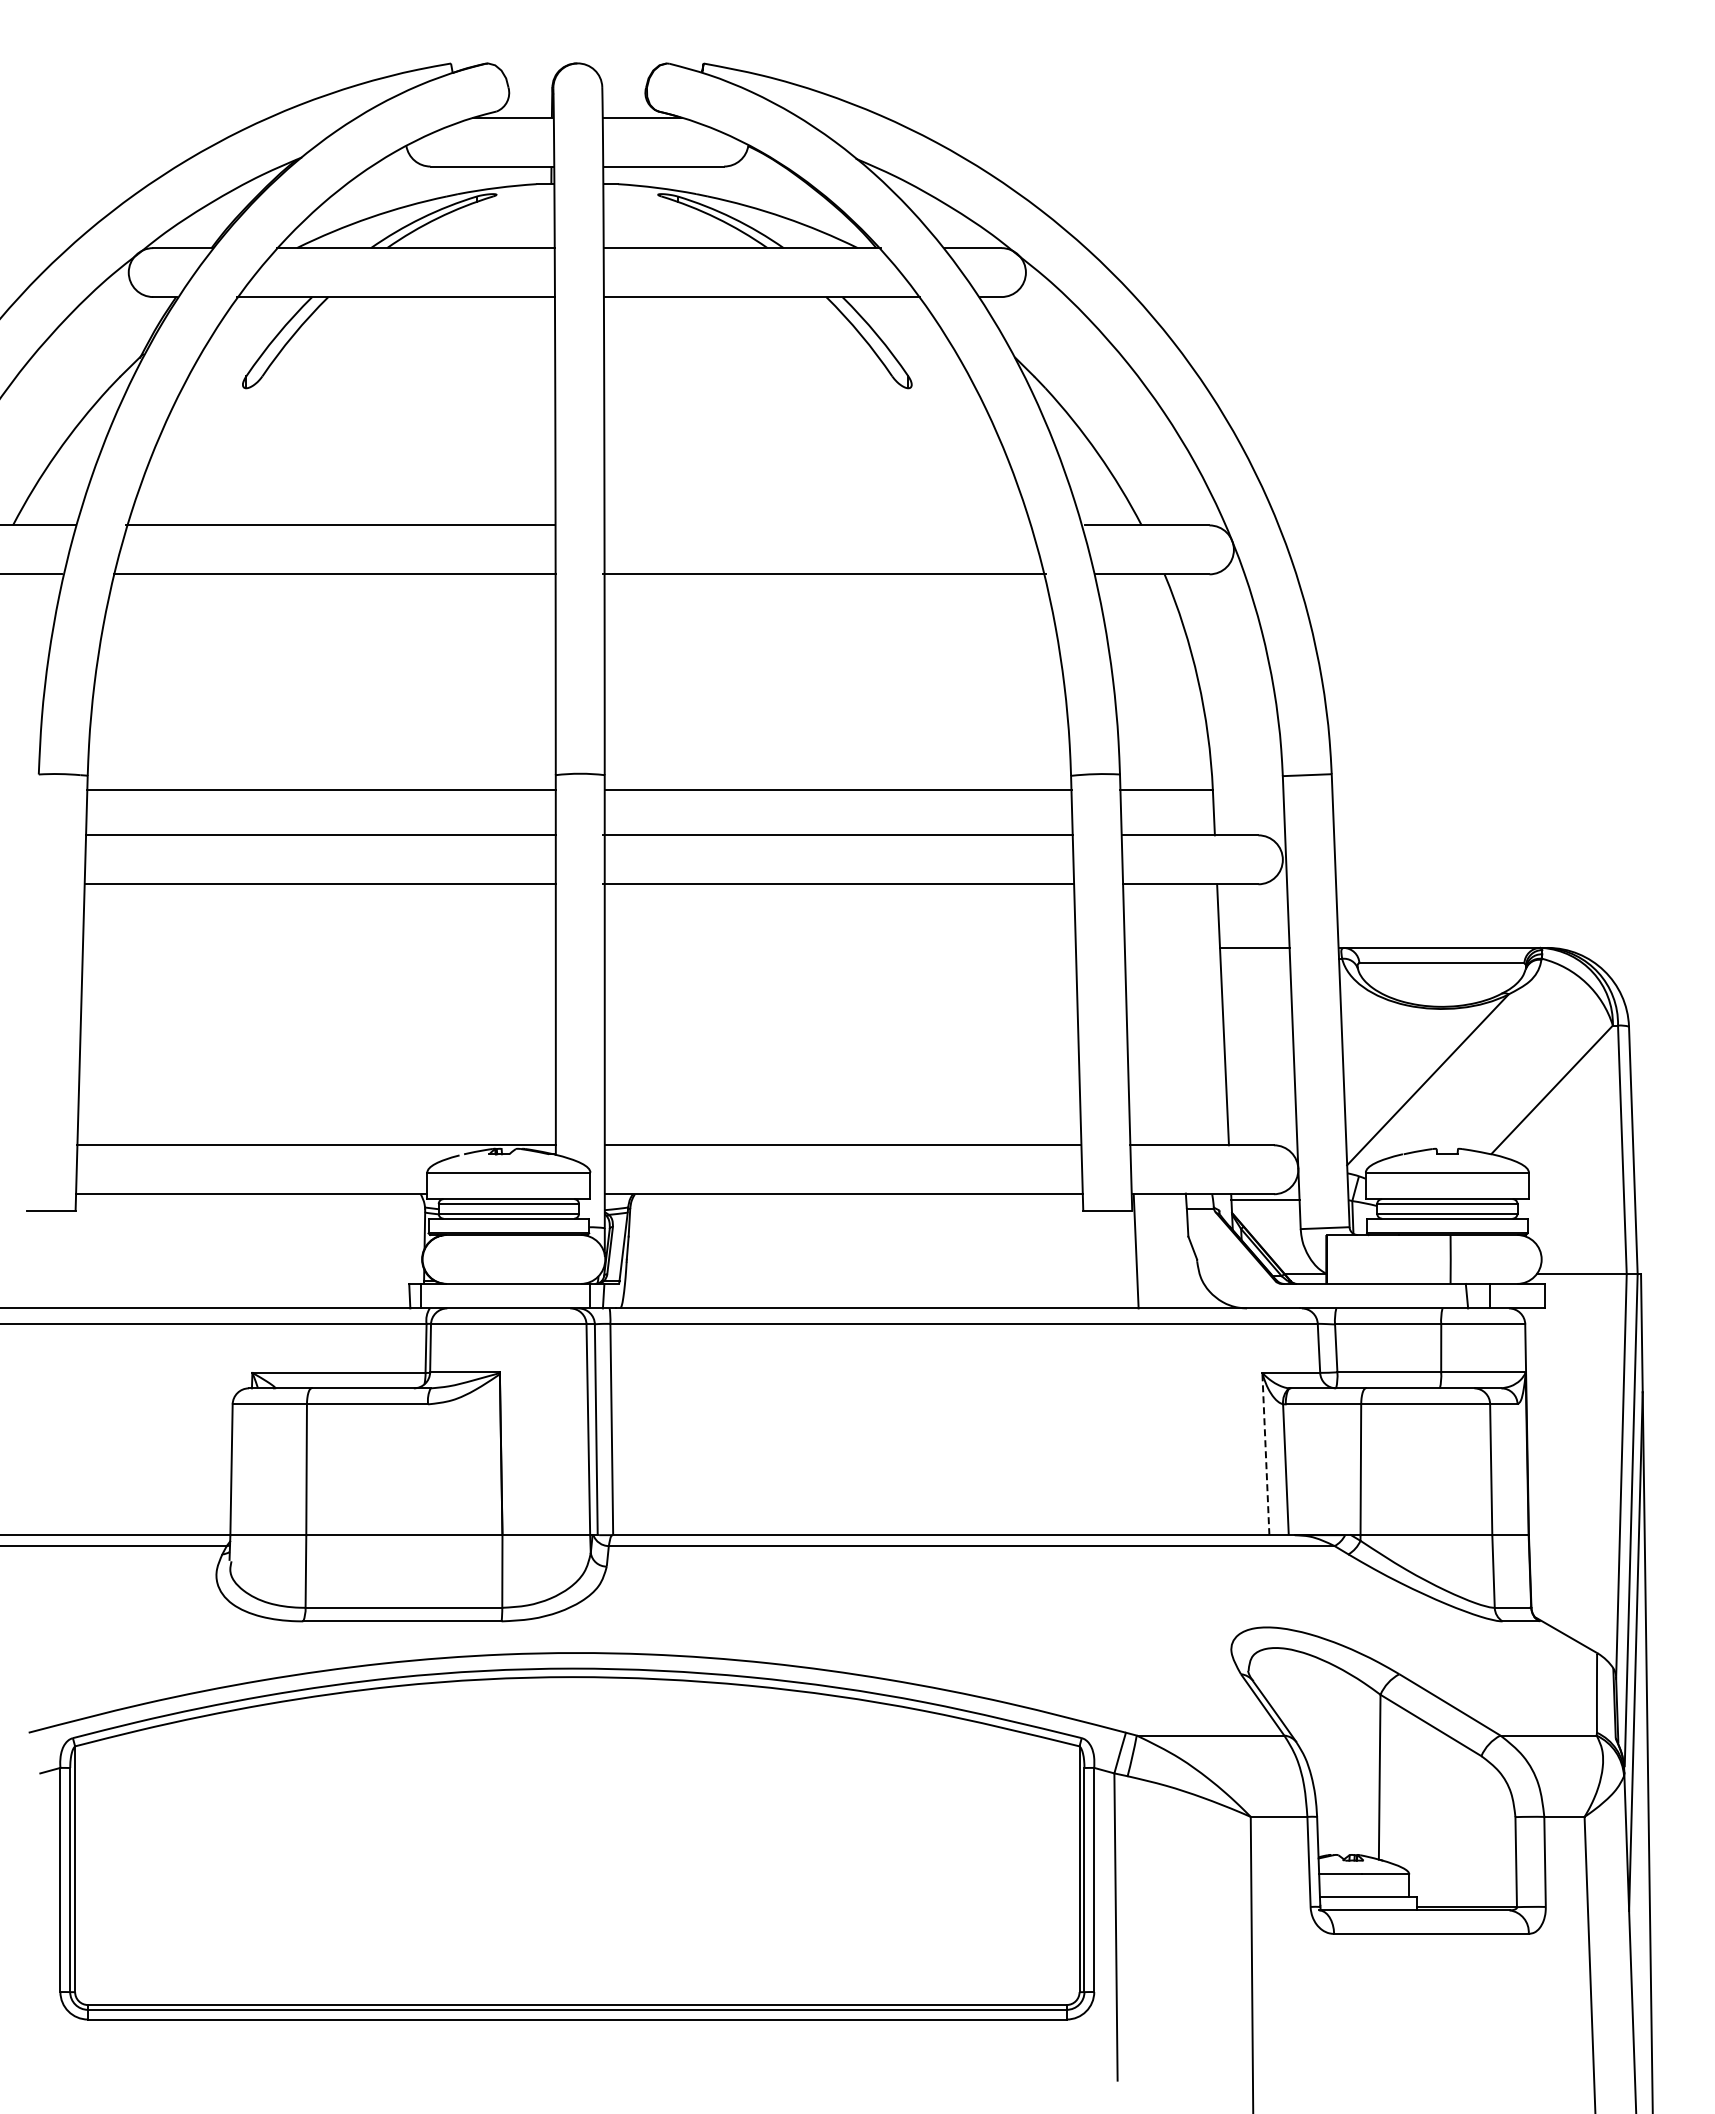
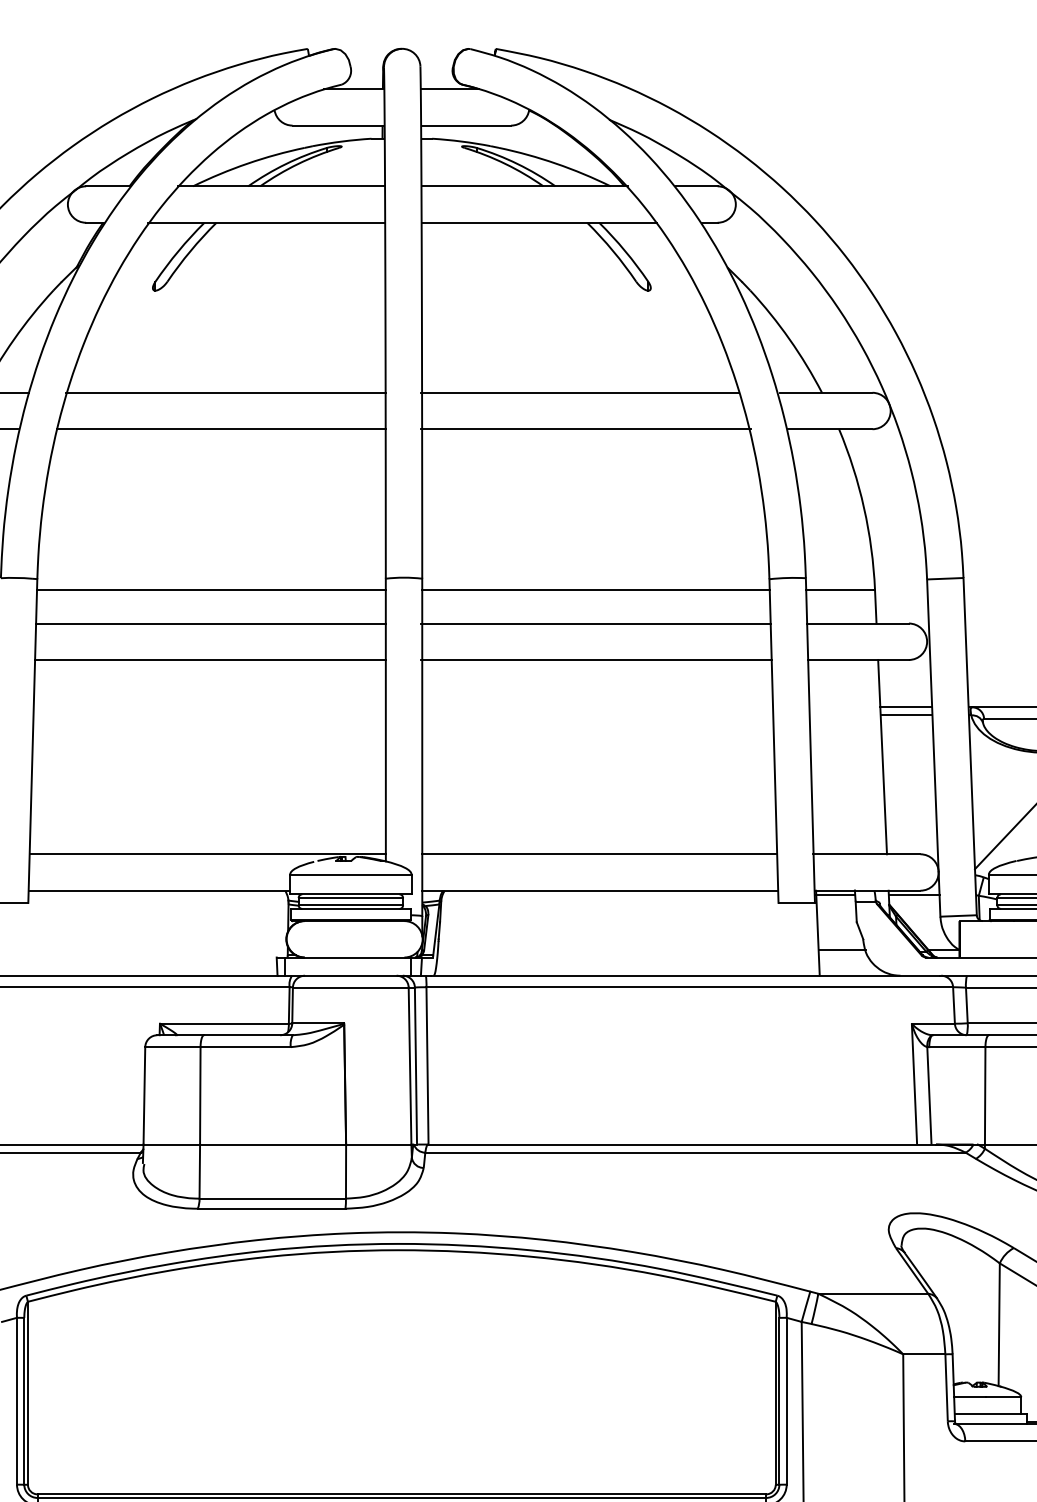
line: (815, 525) -> (579, 392), added
line: (1255, 958) -> (906, 715), added
line: (1159, 1199) -> (835, 894), added
line: (1168, 1274) -> (841, 950), added
line: (1265, 1454) -> (914, 1084), dashed -> solid

